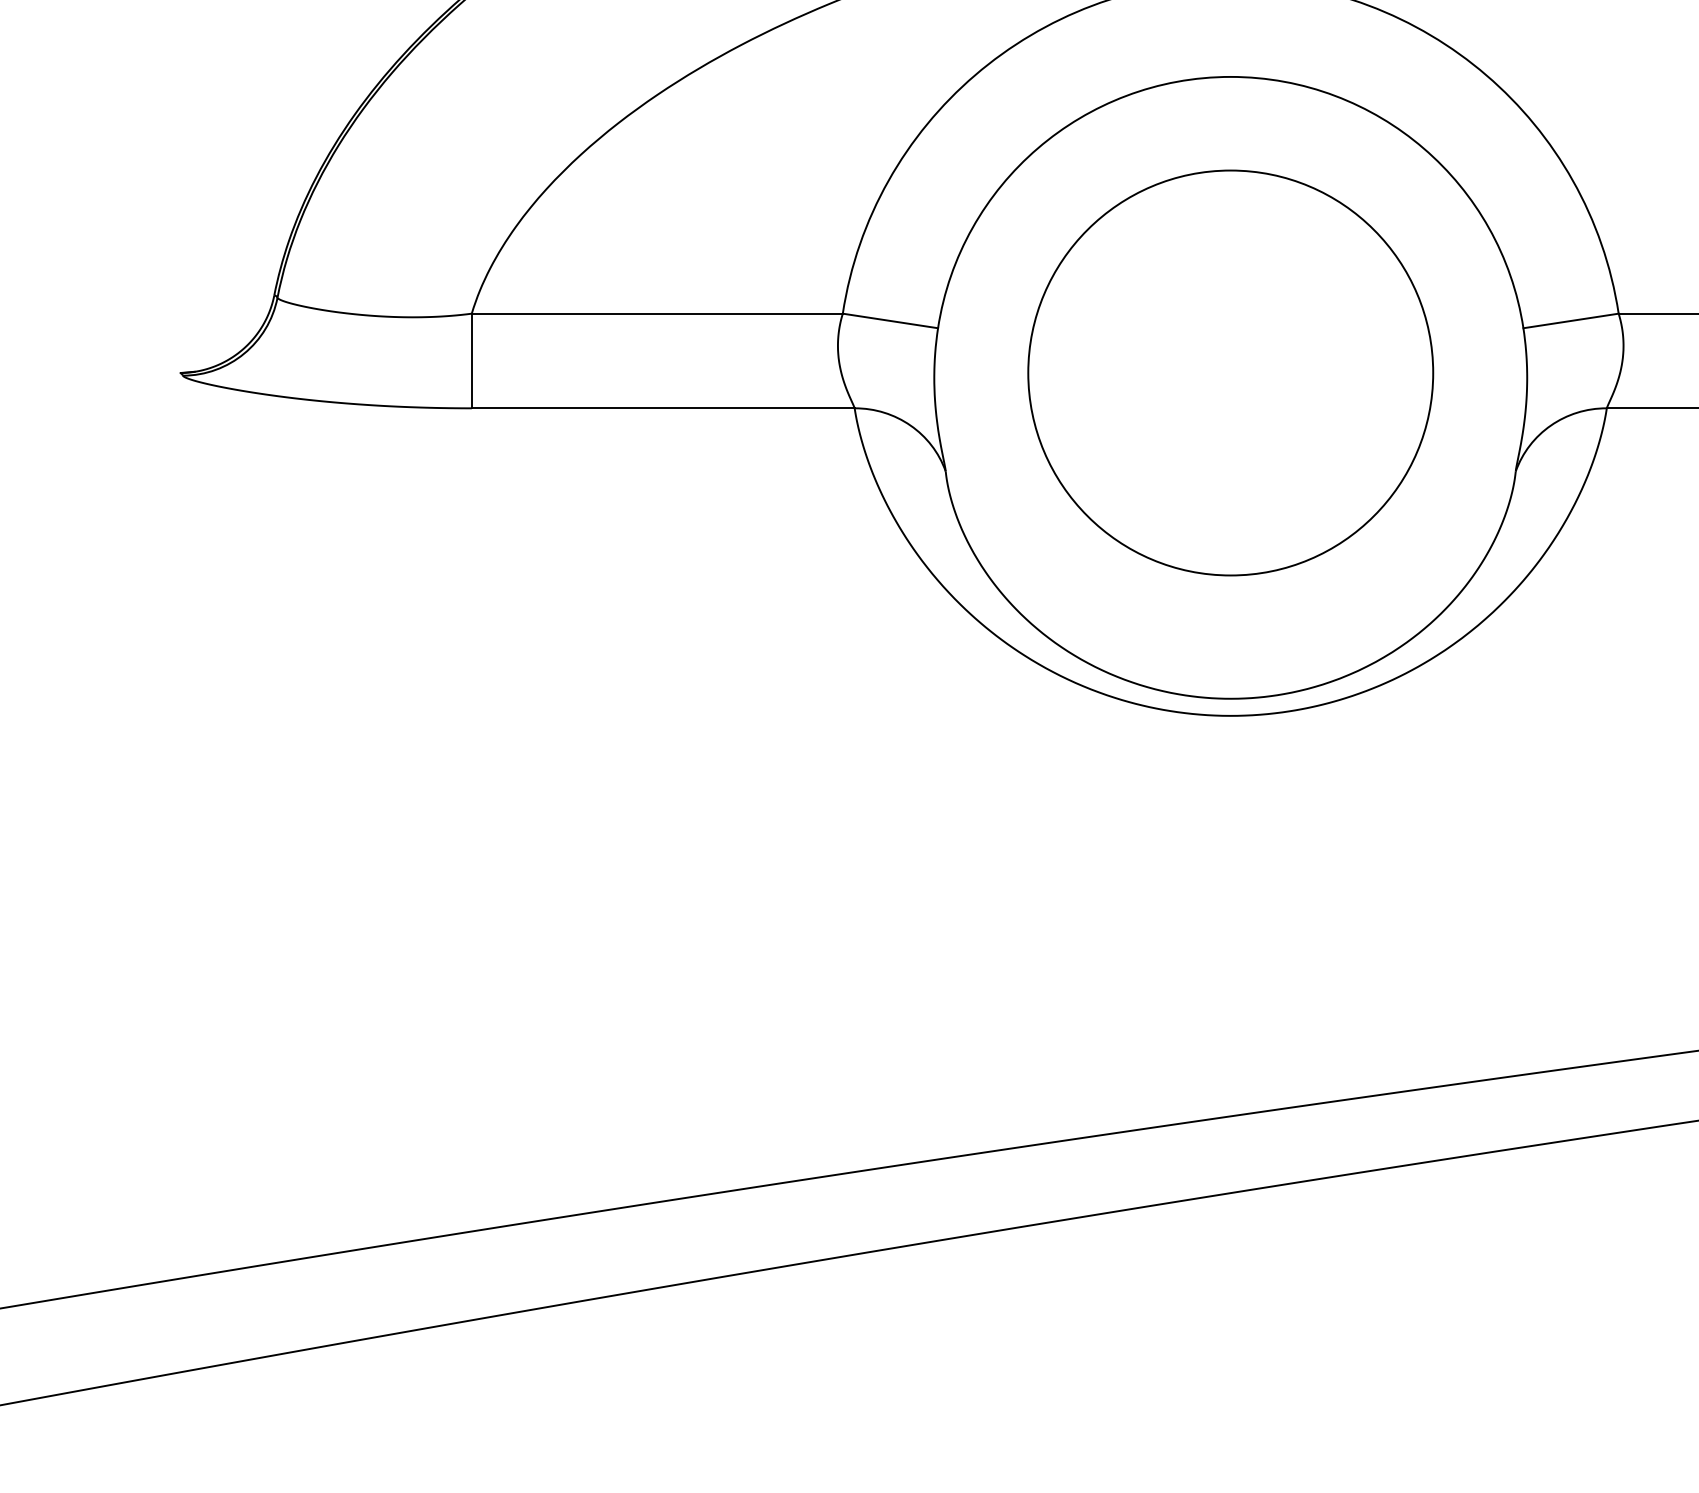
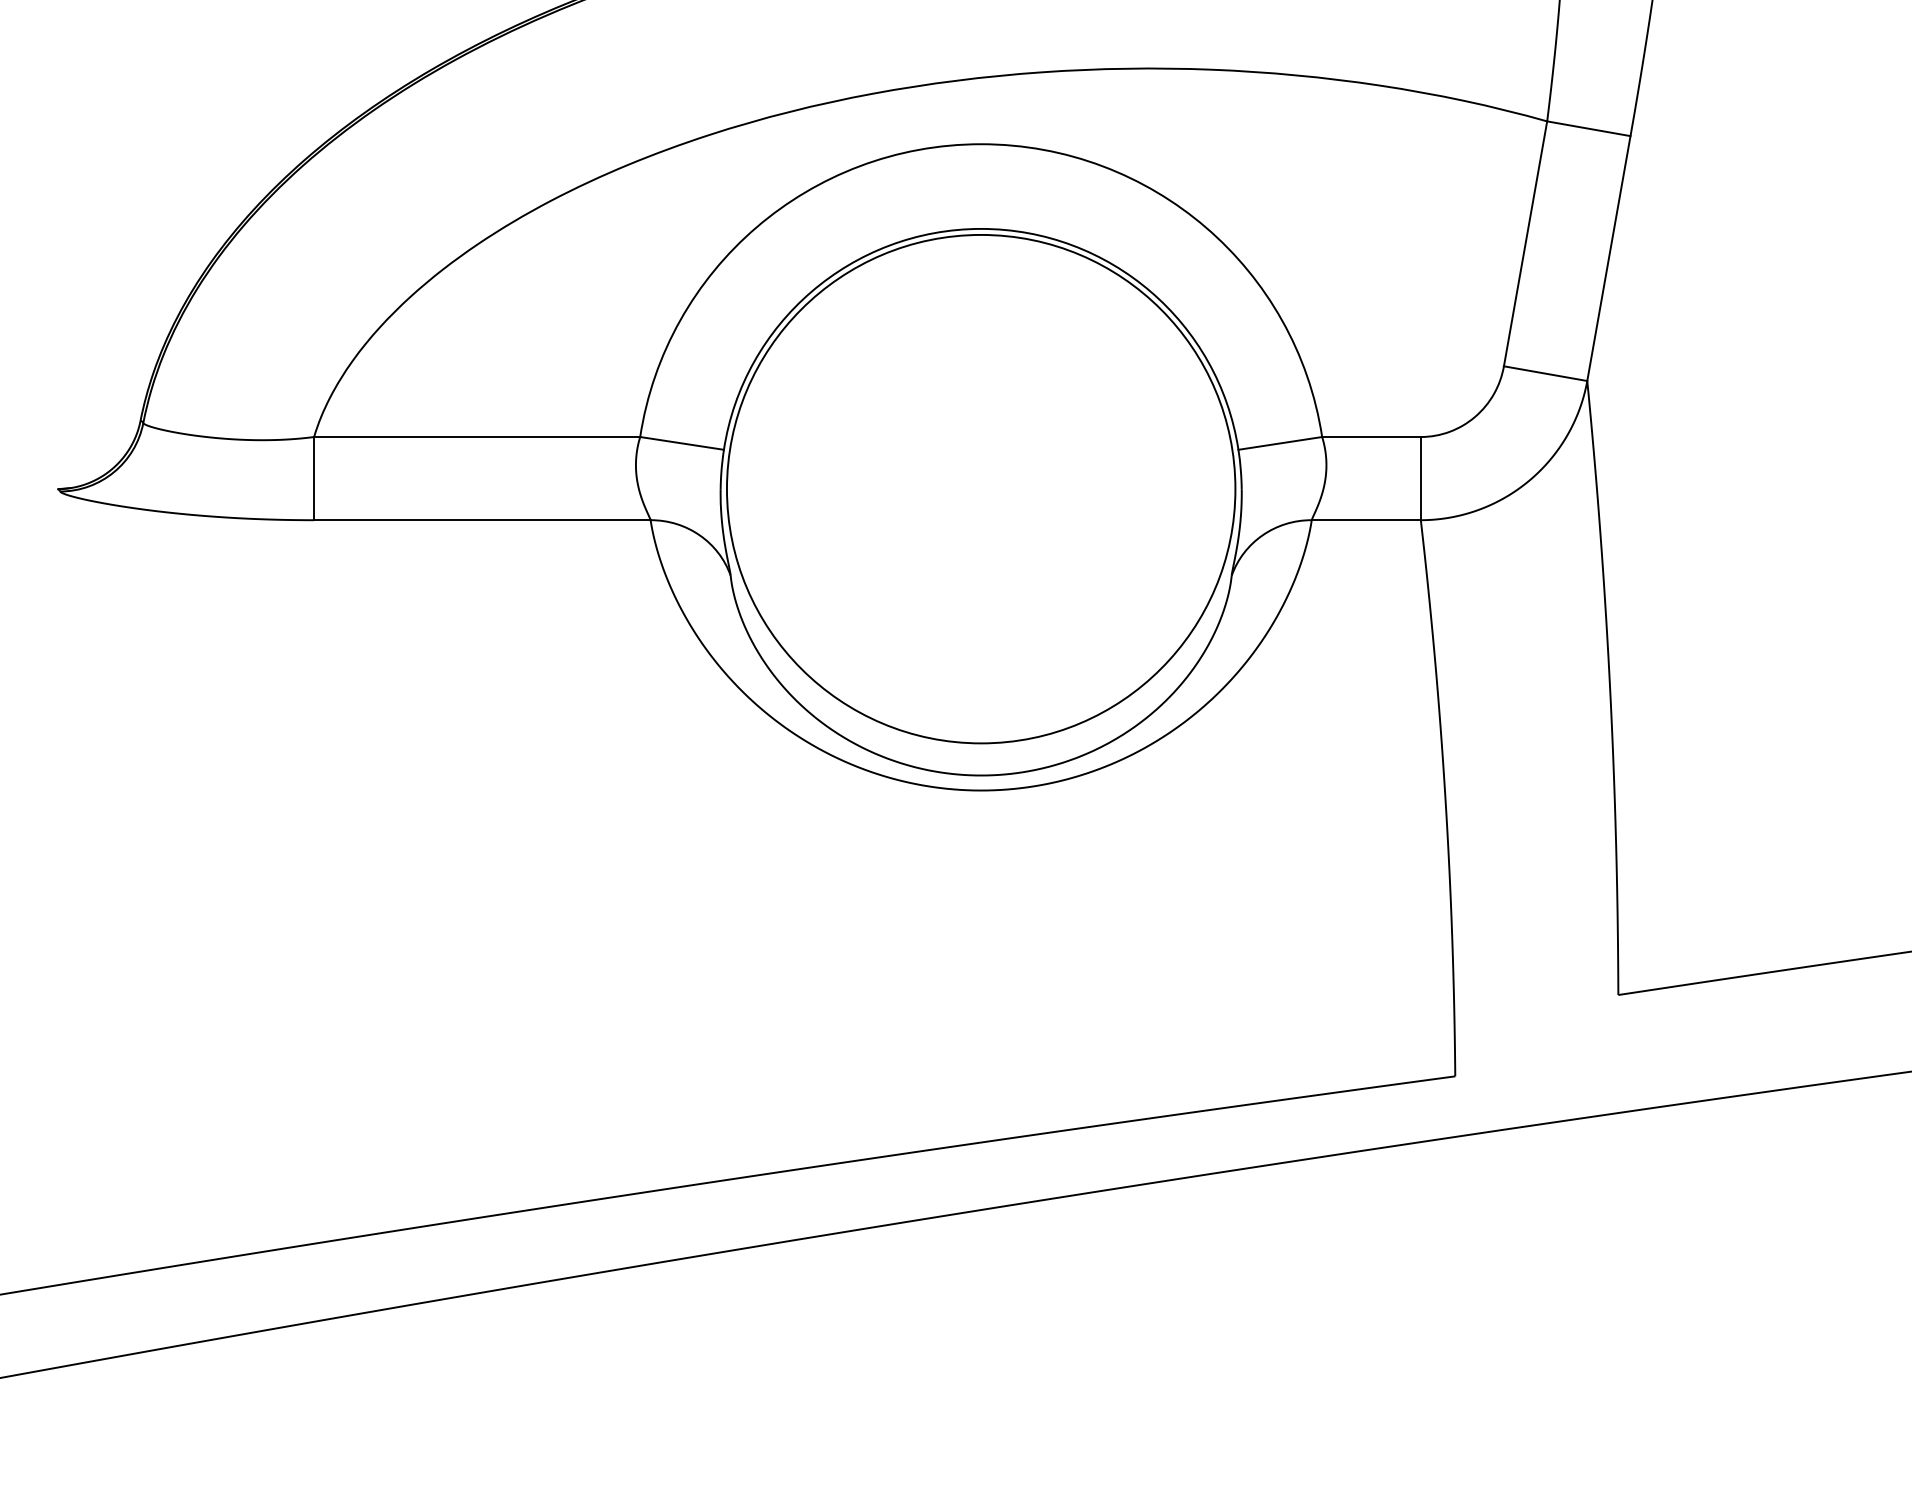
circle: (1229, 372) -> (980, 488), size x1.43

